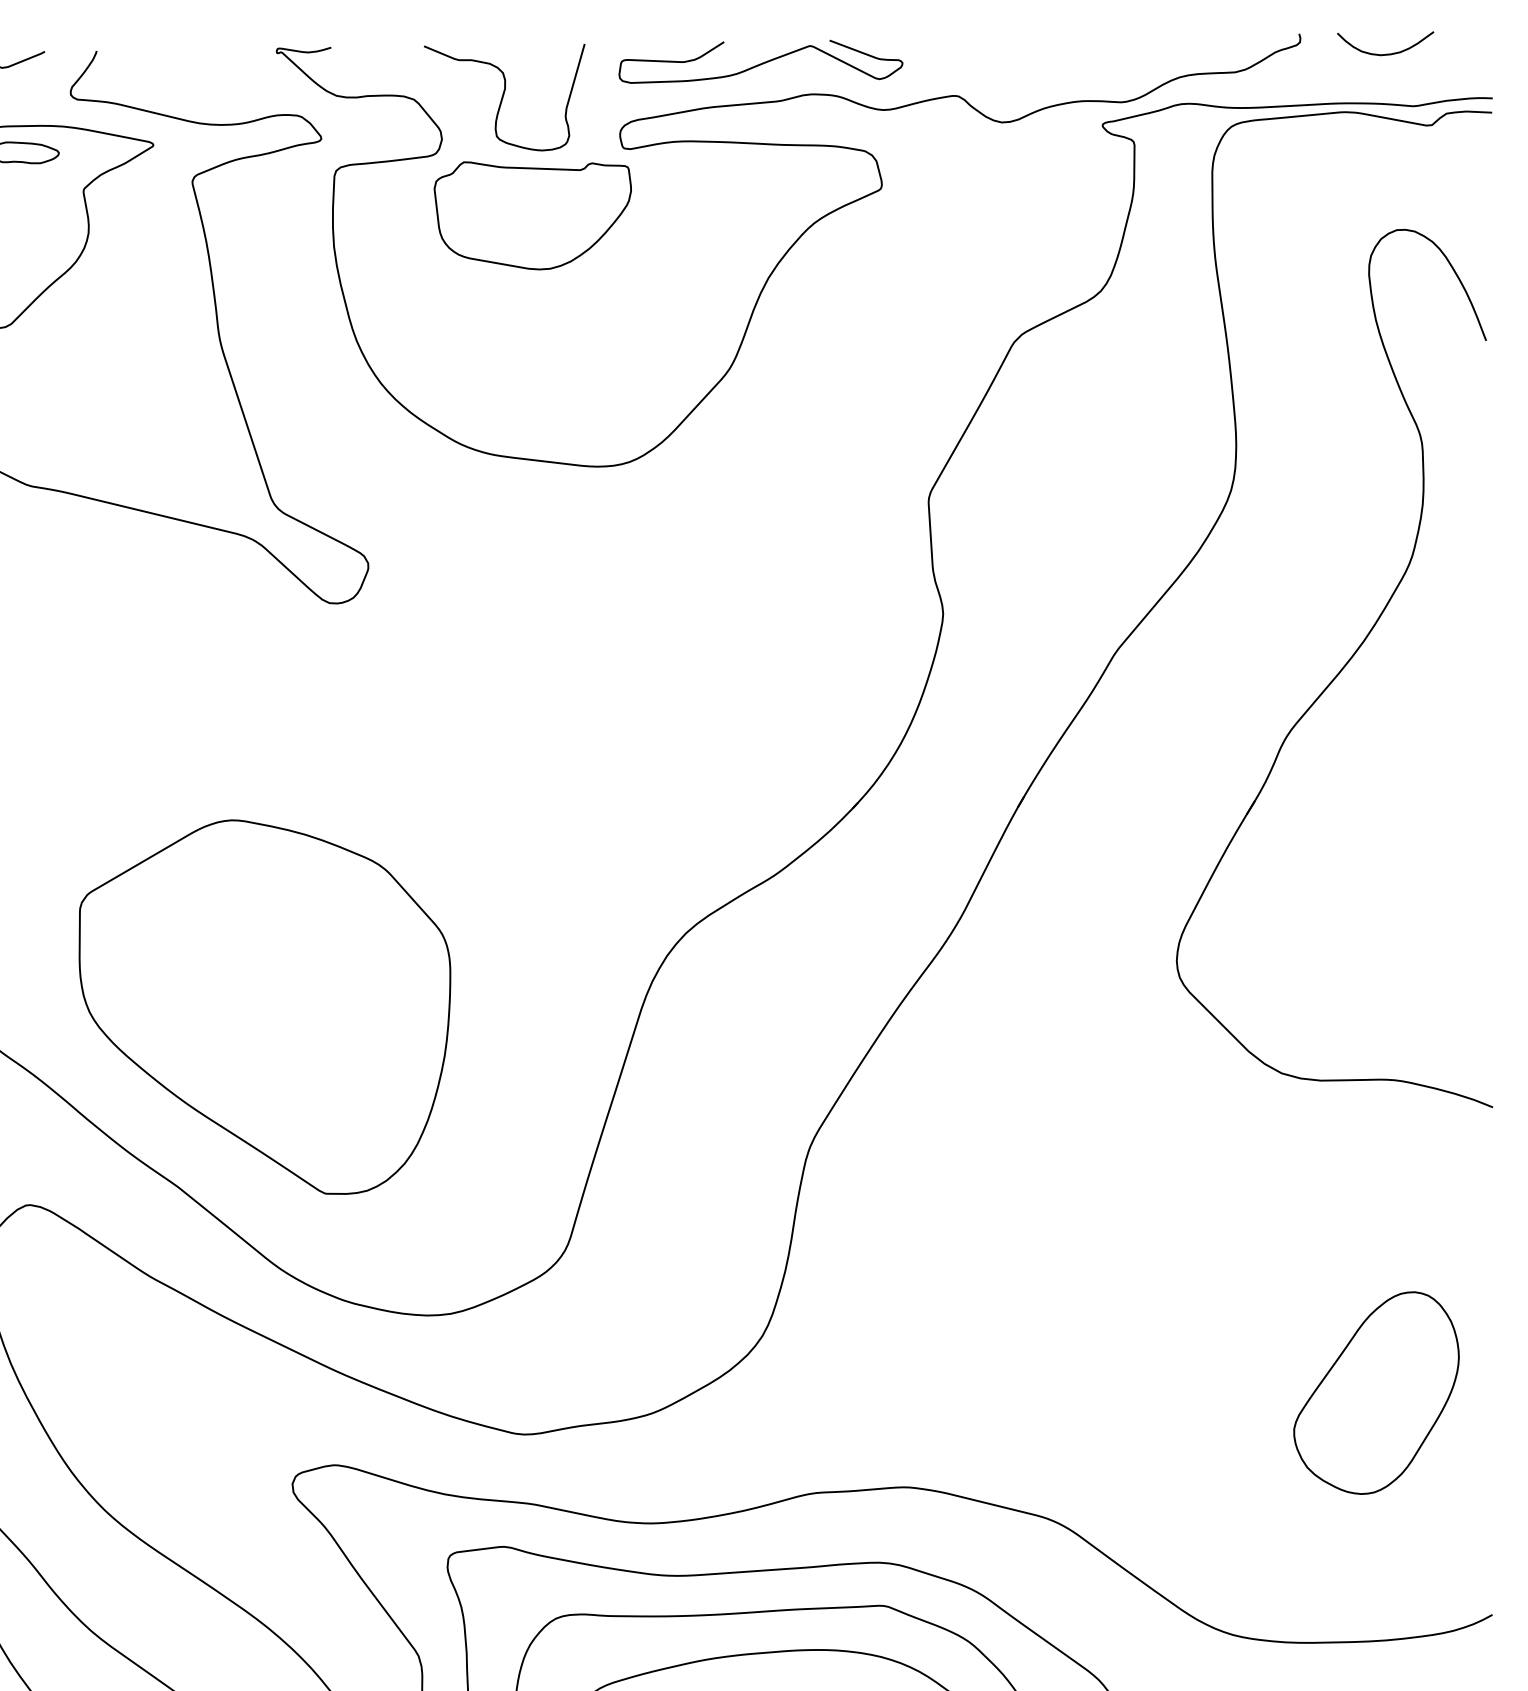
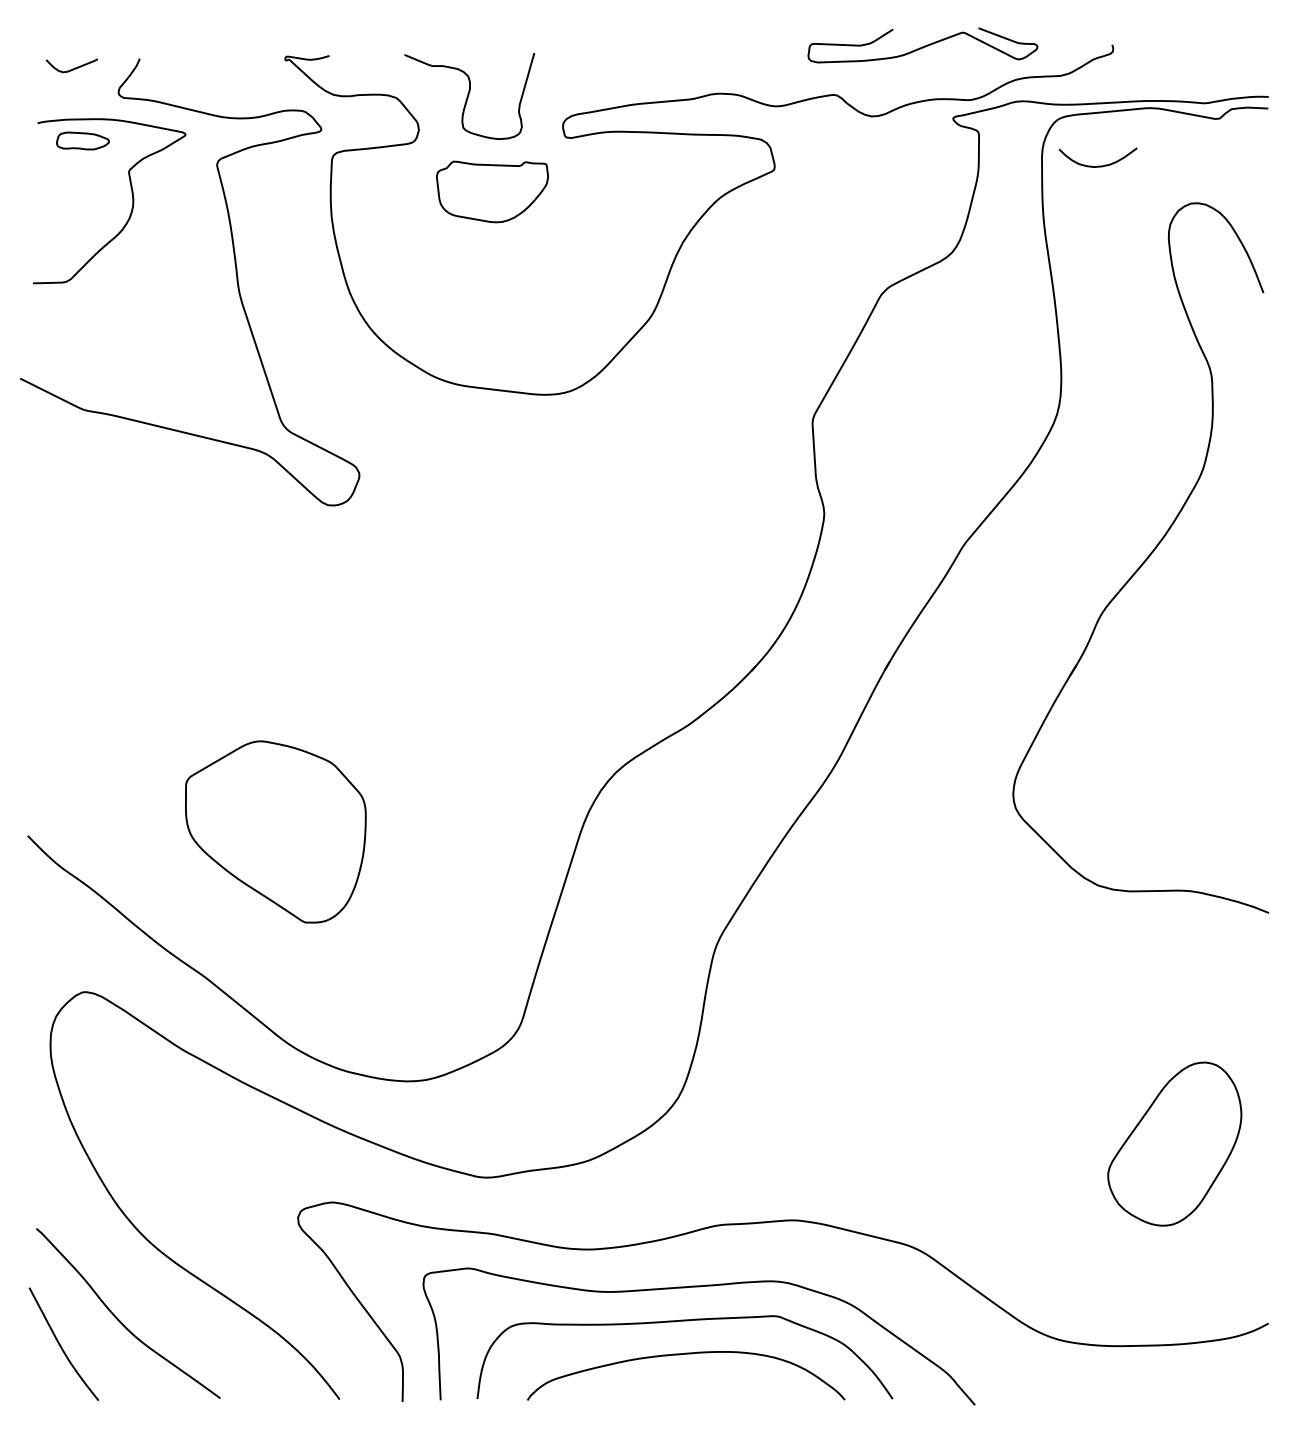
curve: (1384, 53) -> (1097, 165), moved
curve: (760, 63) -> (922, 46), moved
part: (532, 215) -> (492, 191), size x0.7
part: (264, 1006) -> (275, 831), size x0.6

